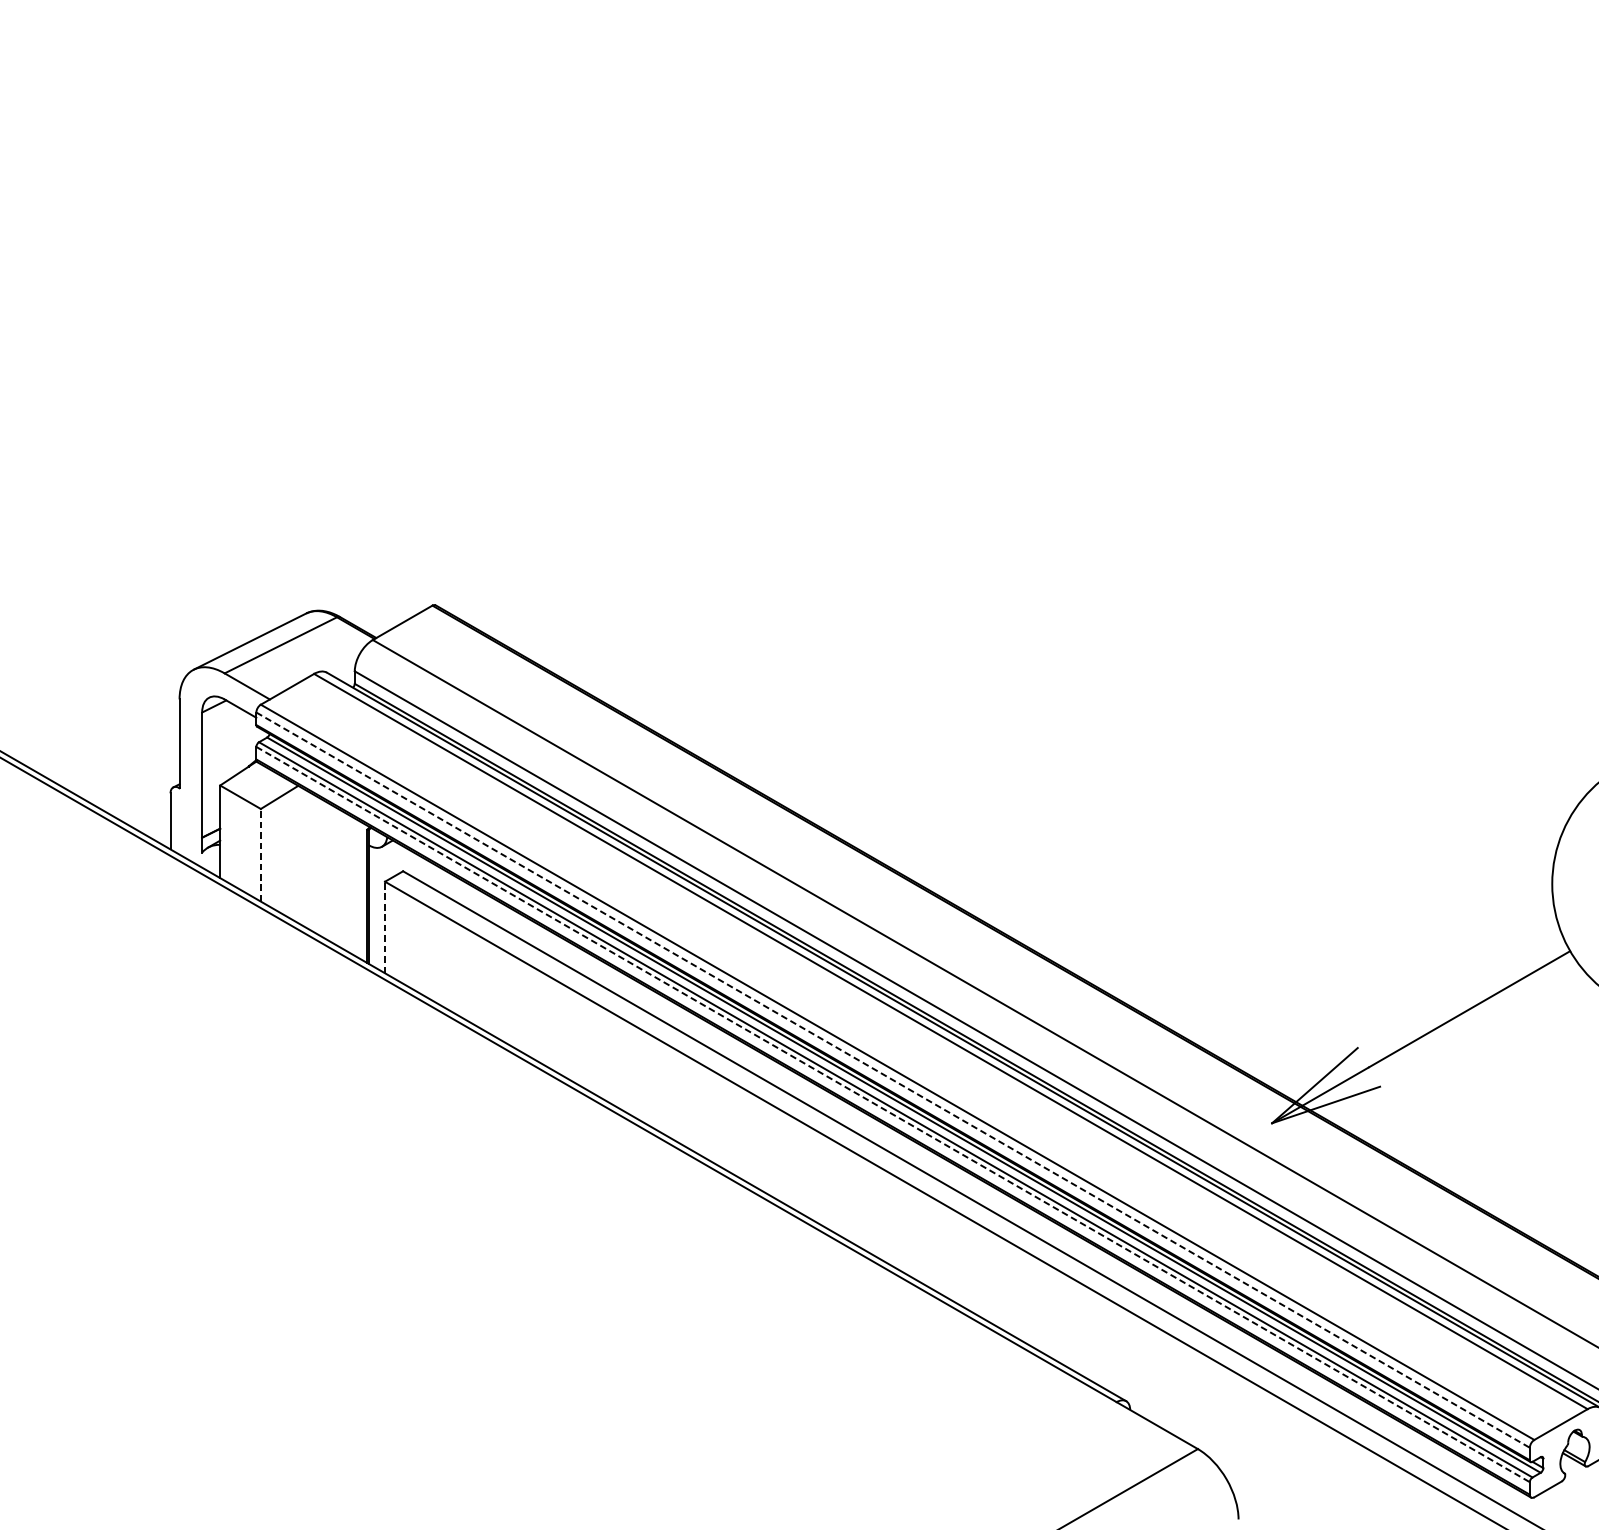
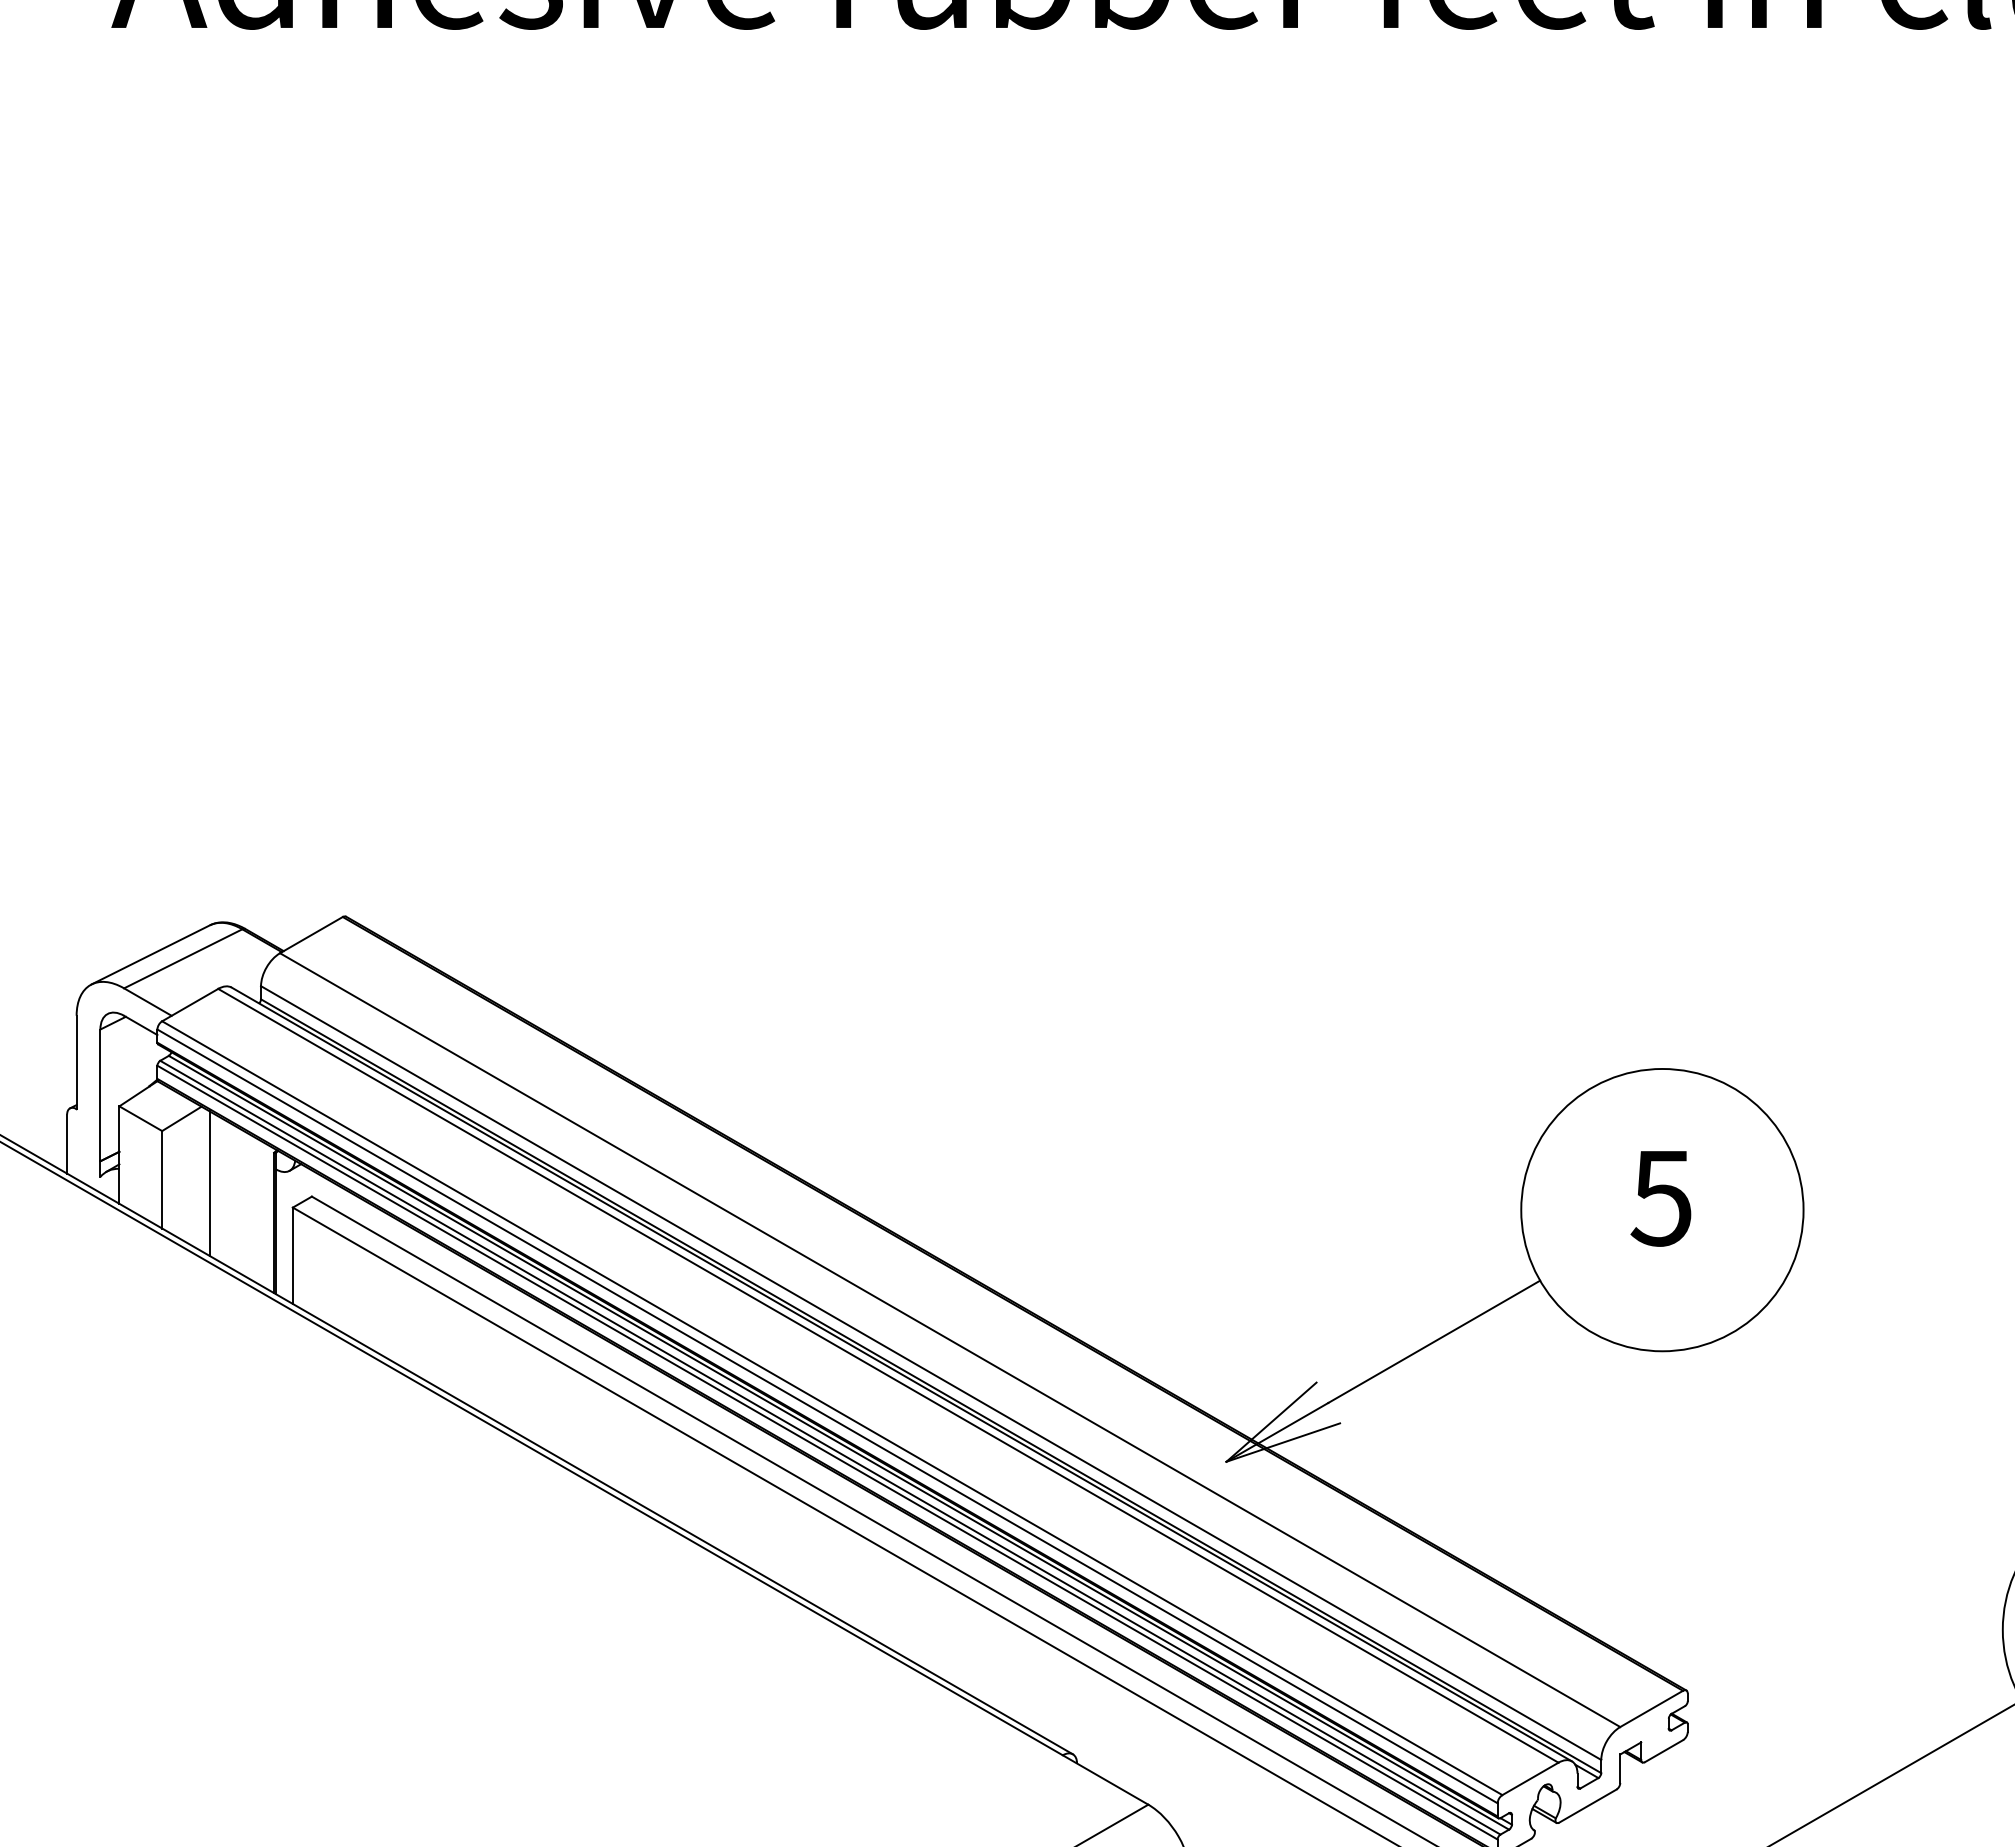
line: (261, 855) -> (162, 1179), dashed -> solid
line: (305, 858) -> (209, 1183), added
line: (384, 927) -> (292, 1255), dashed -> solid
line: (893, 1080) -> (827, 1416), dashed -> solid
line: (893, 1114) -> (827, 1452), dashed -> solid

